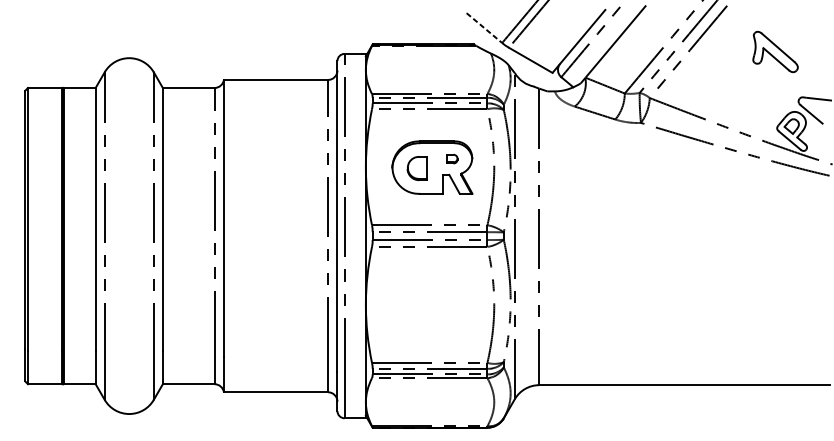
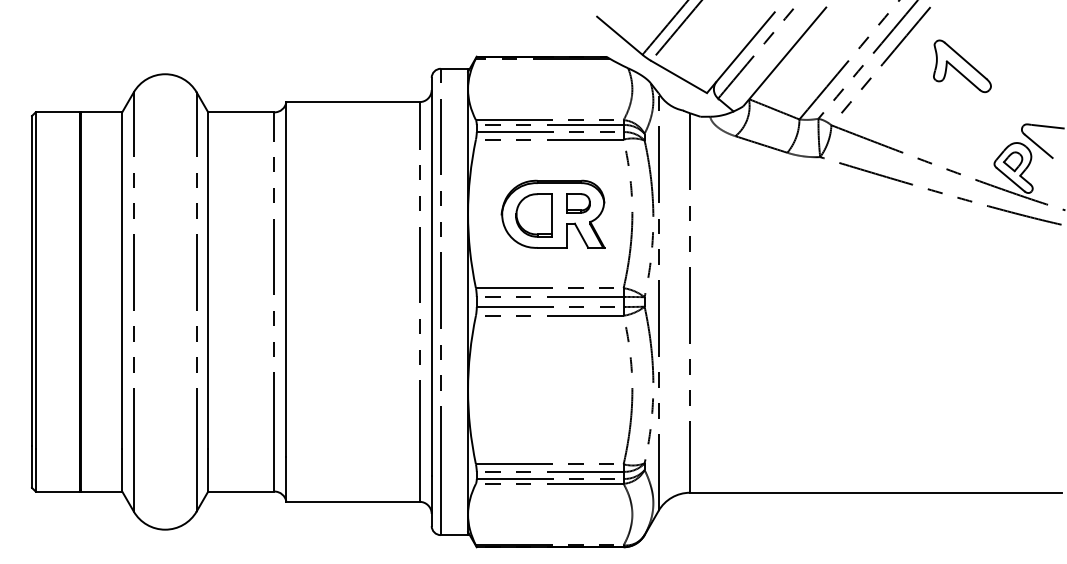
line: (484, 27) -> (619, 35), dashed -> solid
part: (775, 52) -> (962, 66), moved
part: (452, 159) -> (578, 203), size x1.67
part: (417, 168) -> (533, 215), size x1.43

